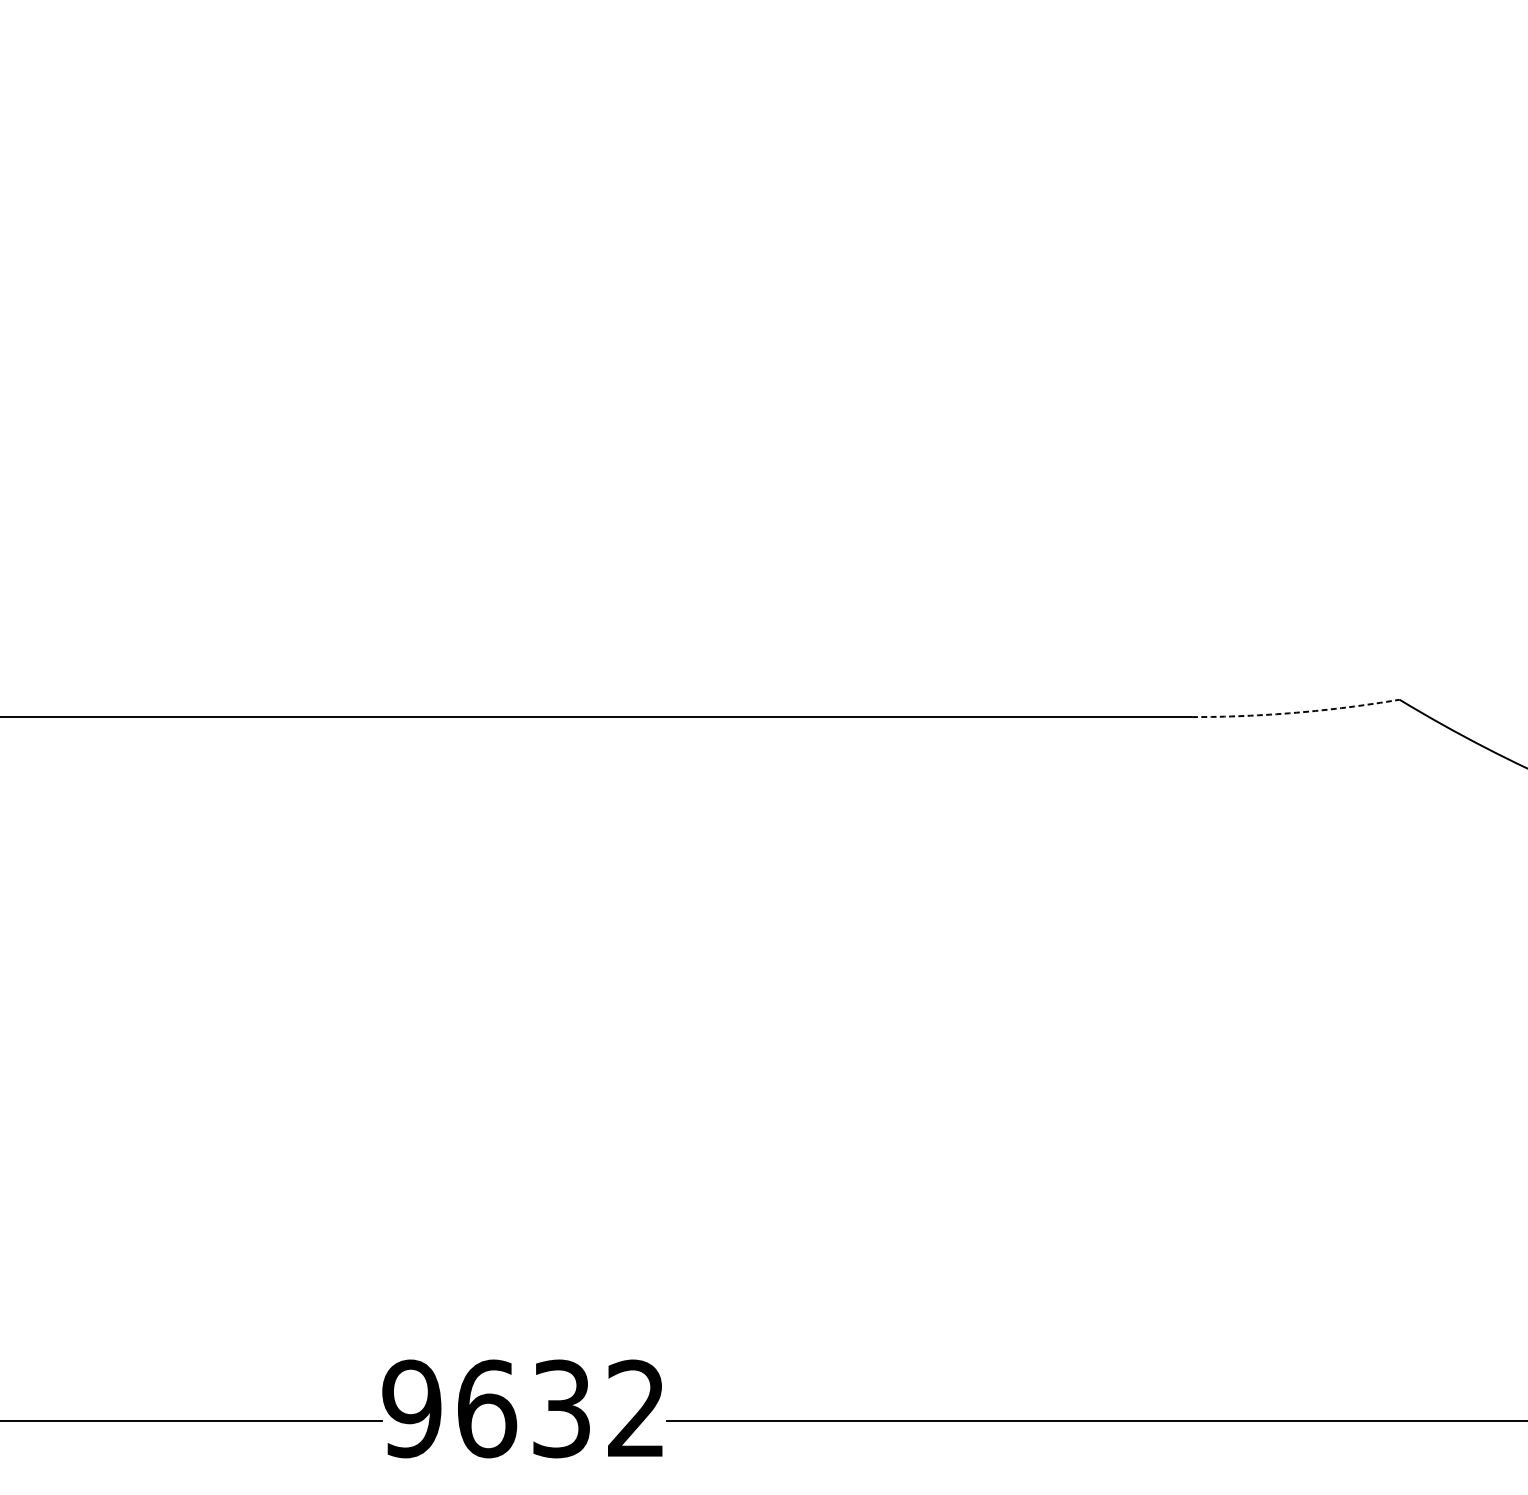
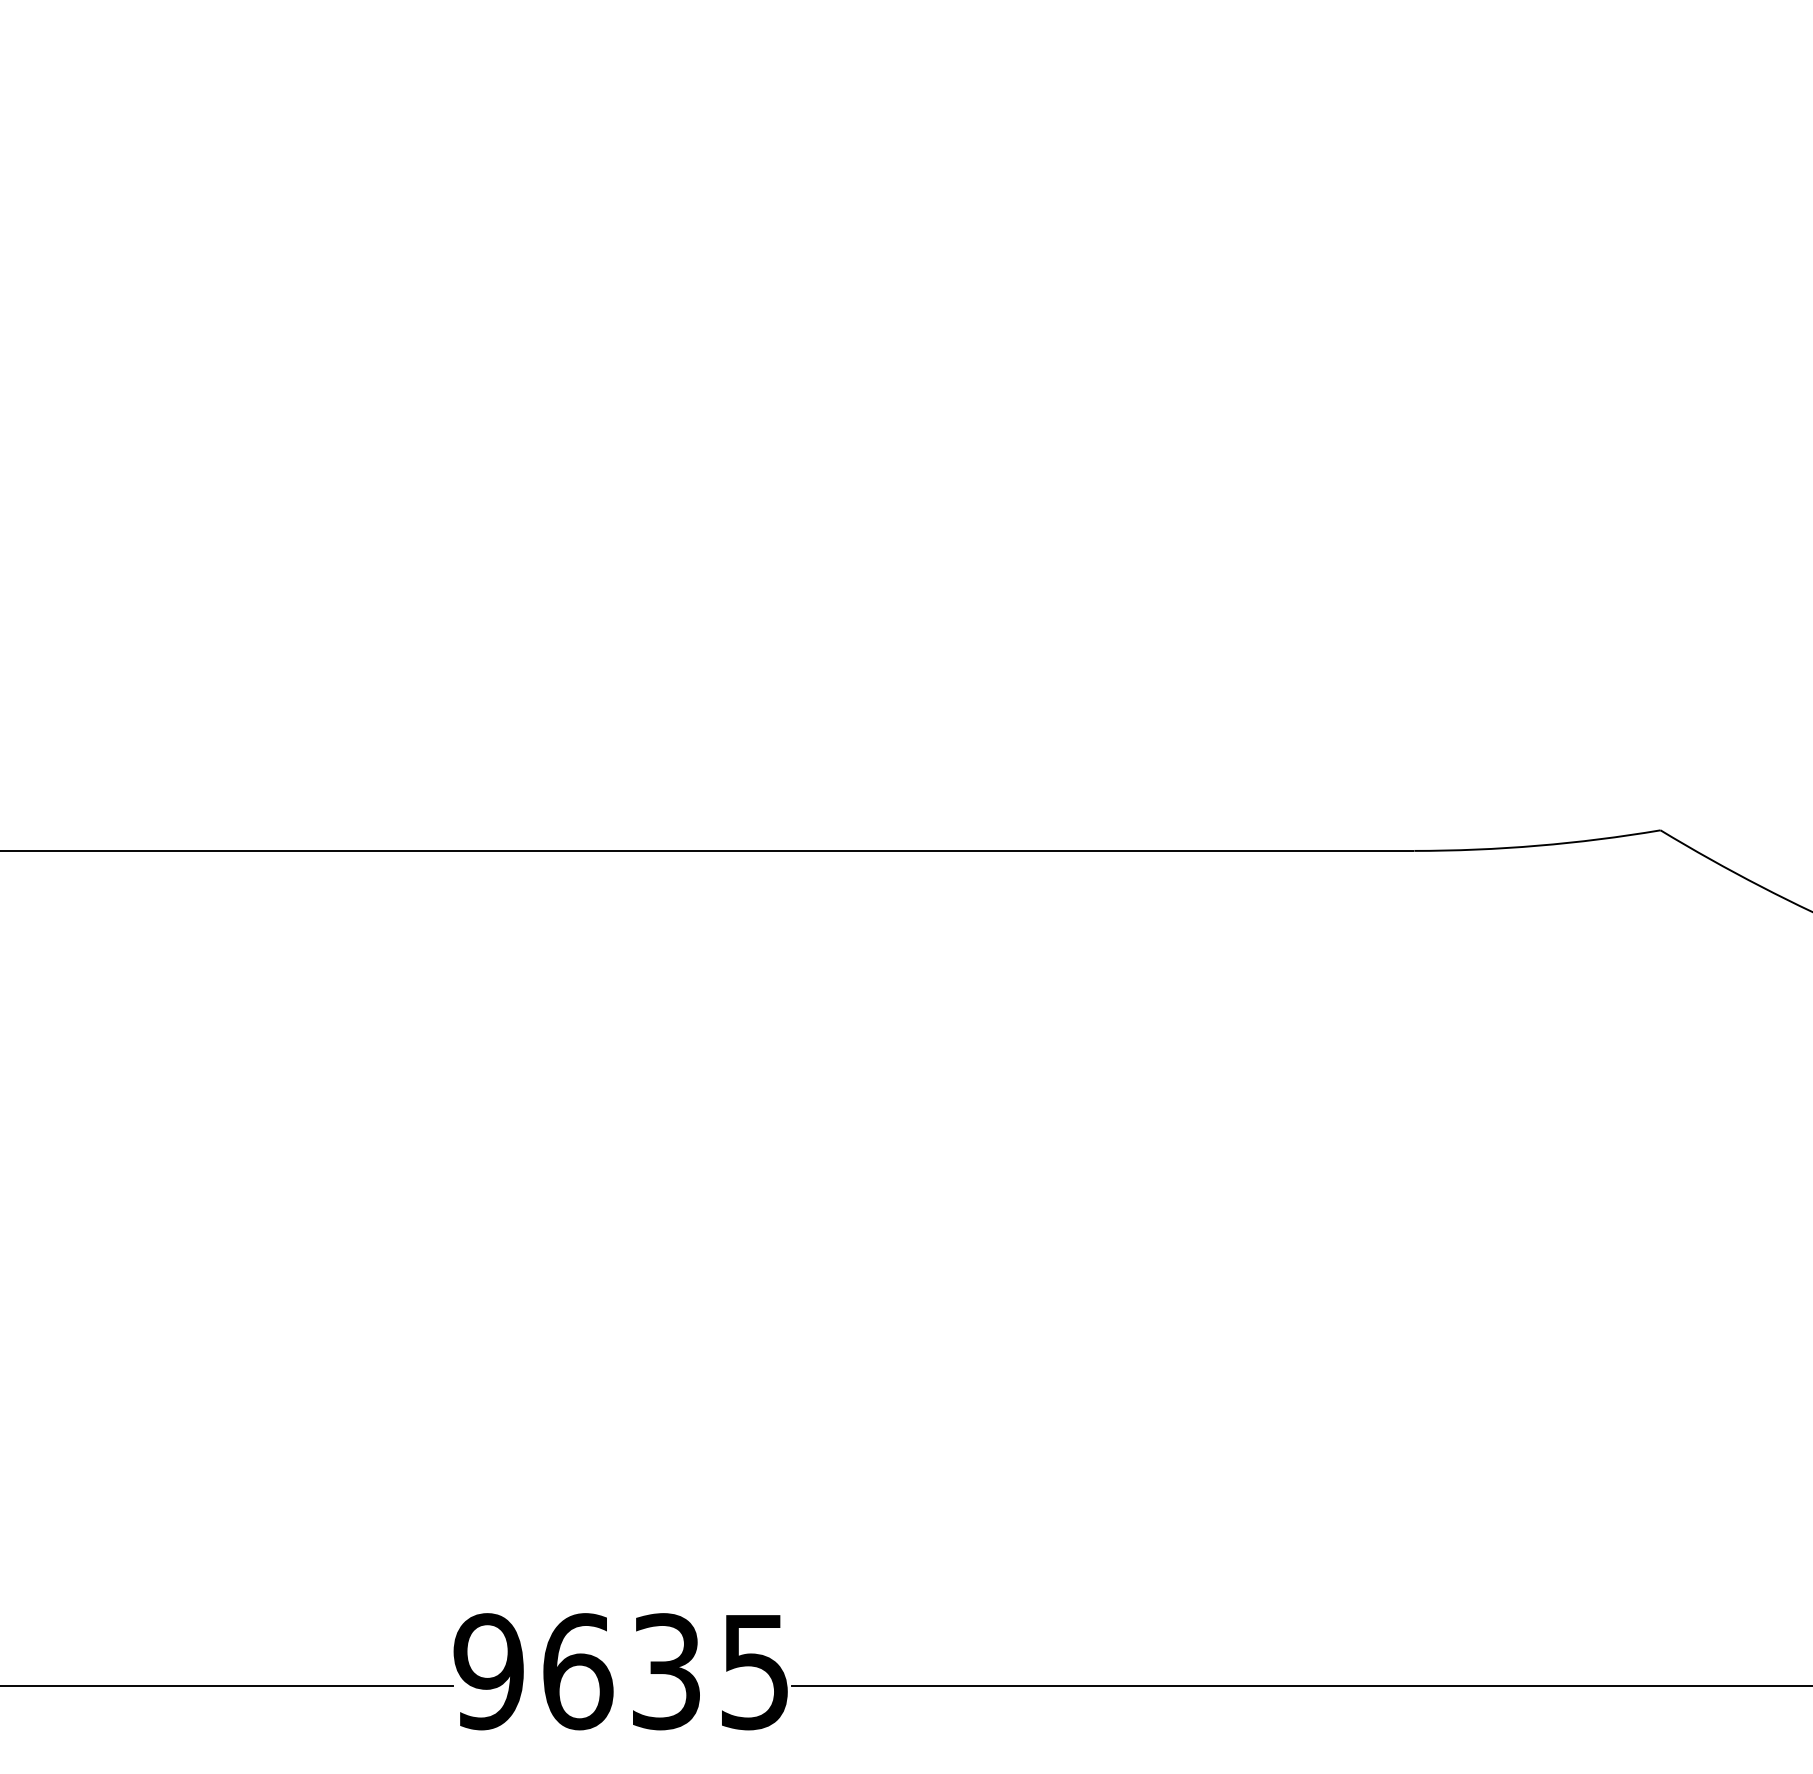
arc: (1295, 712) -> (1537, 845), dashed -> solid
text: (635, 1408) -> (754, 1671), 9632 -> 9635

